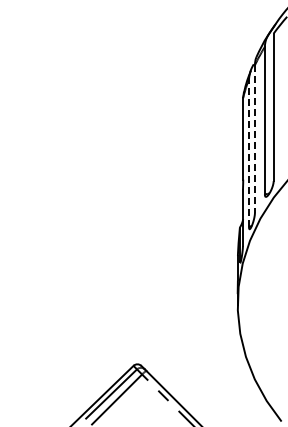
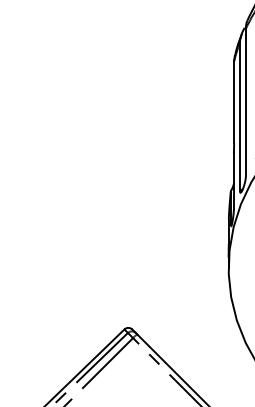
line: (254, 138) -> (245, 102), dashed -> solid
line: (248, 153) -> (239, 117), dashed -> solid

